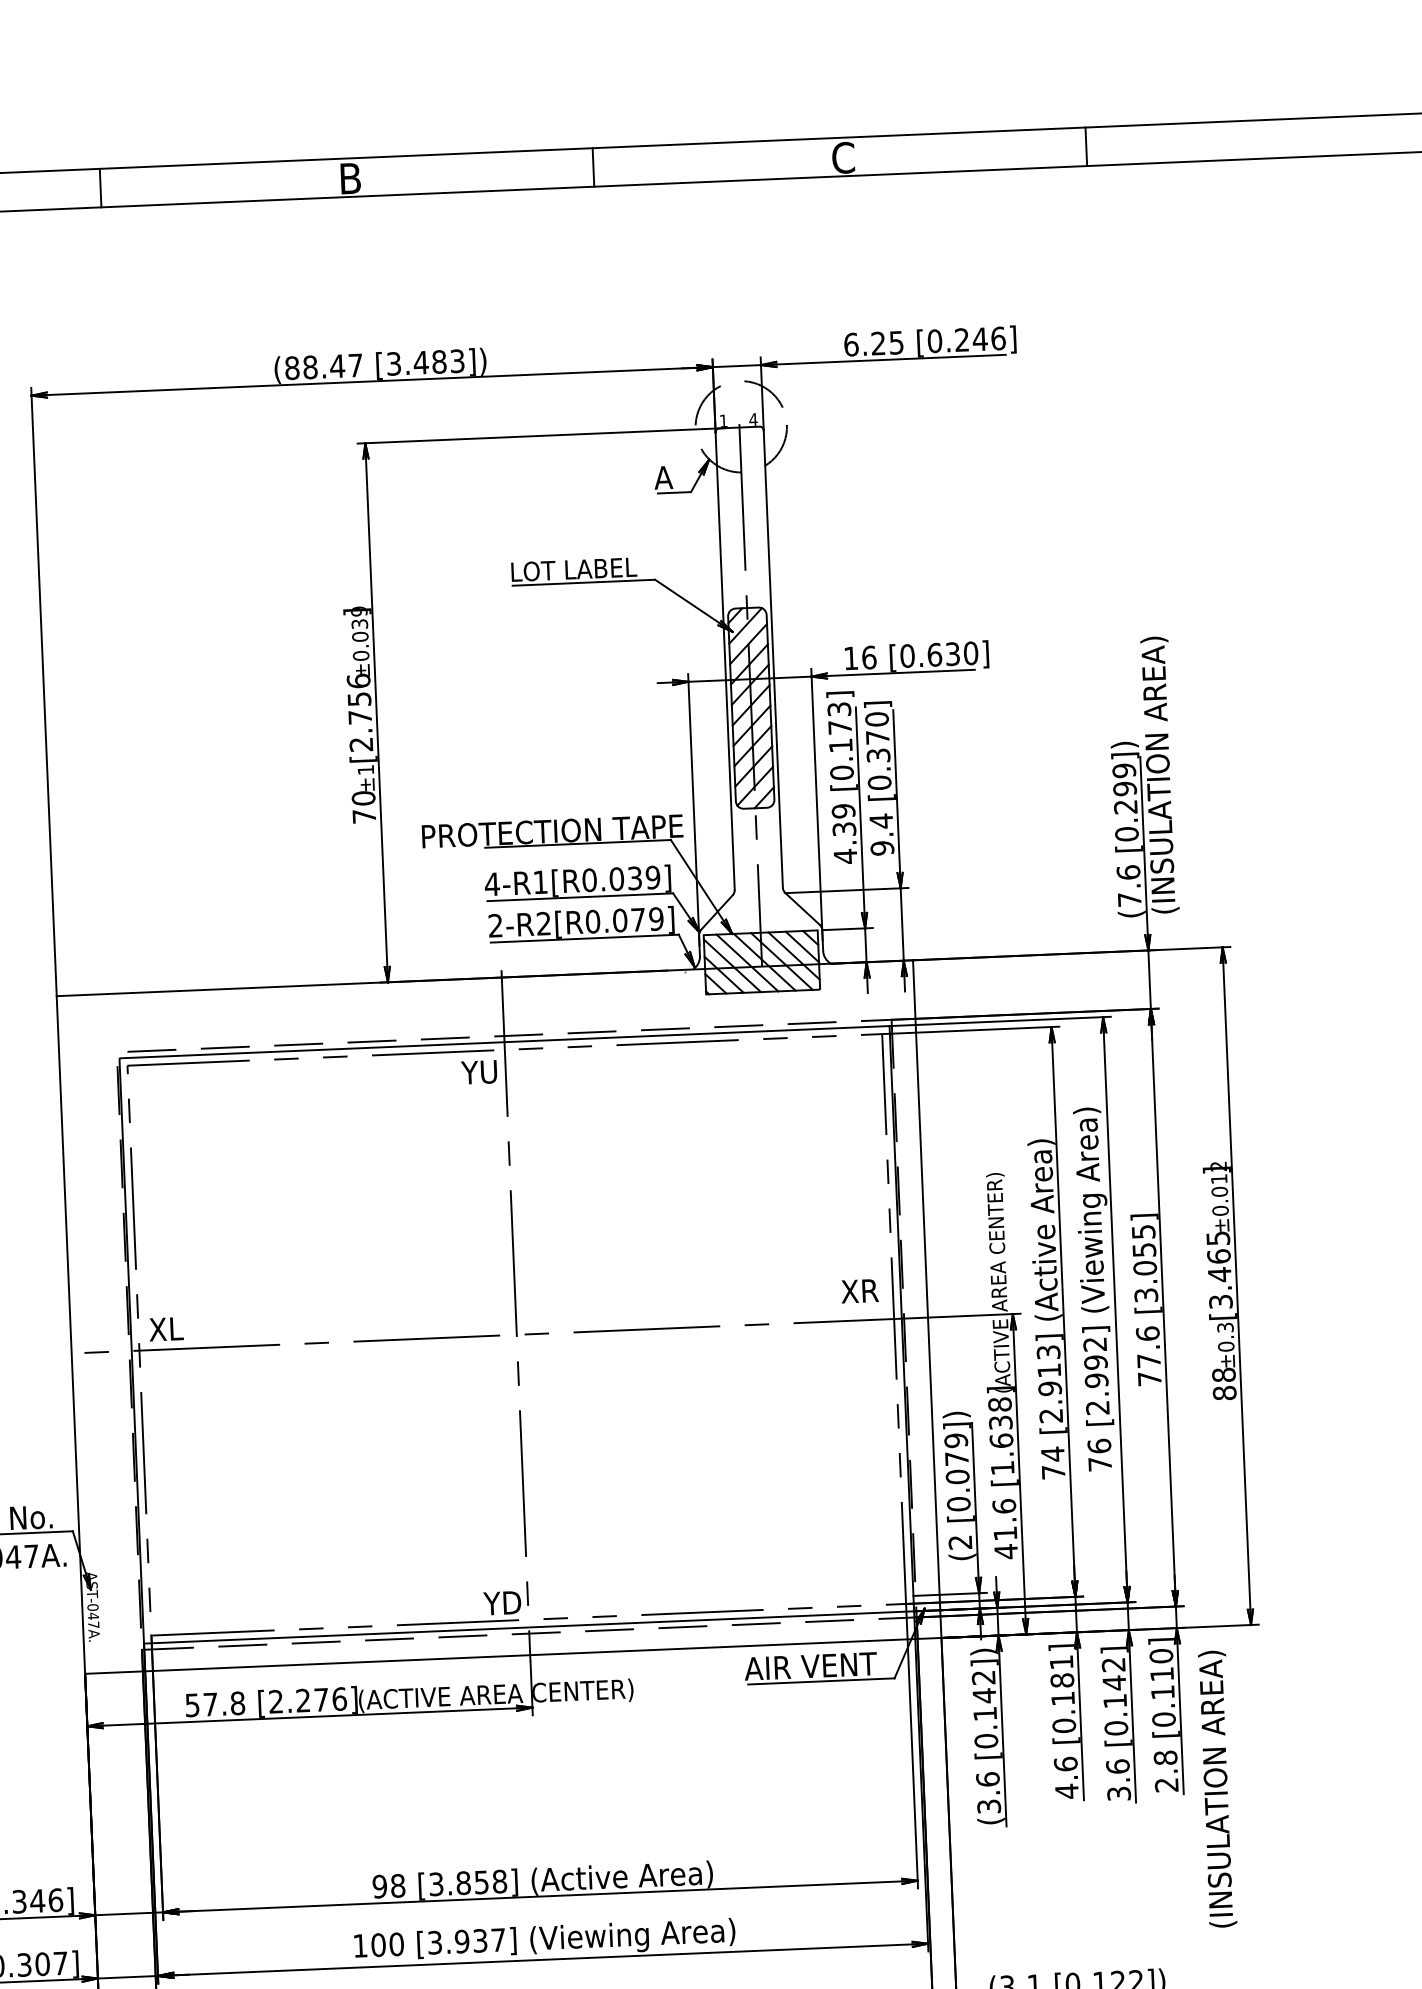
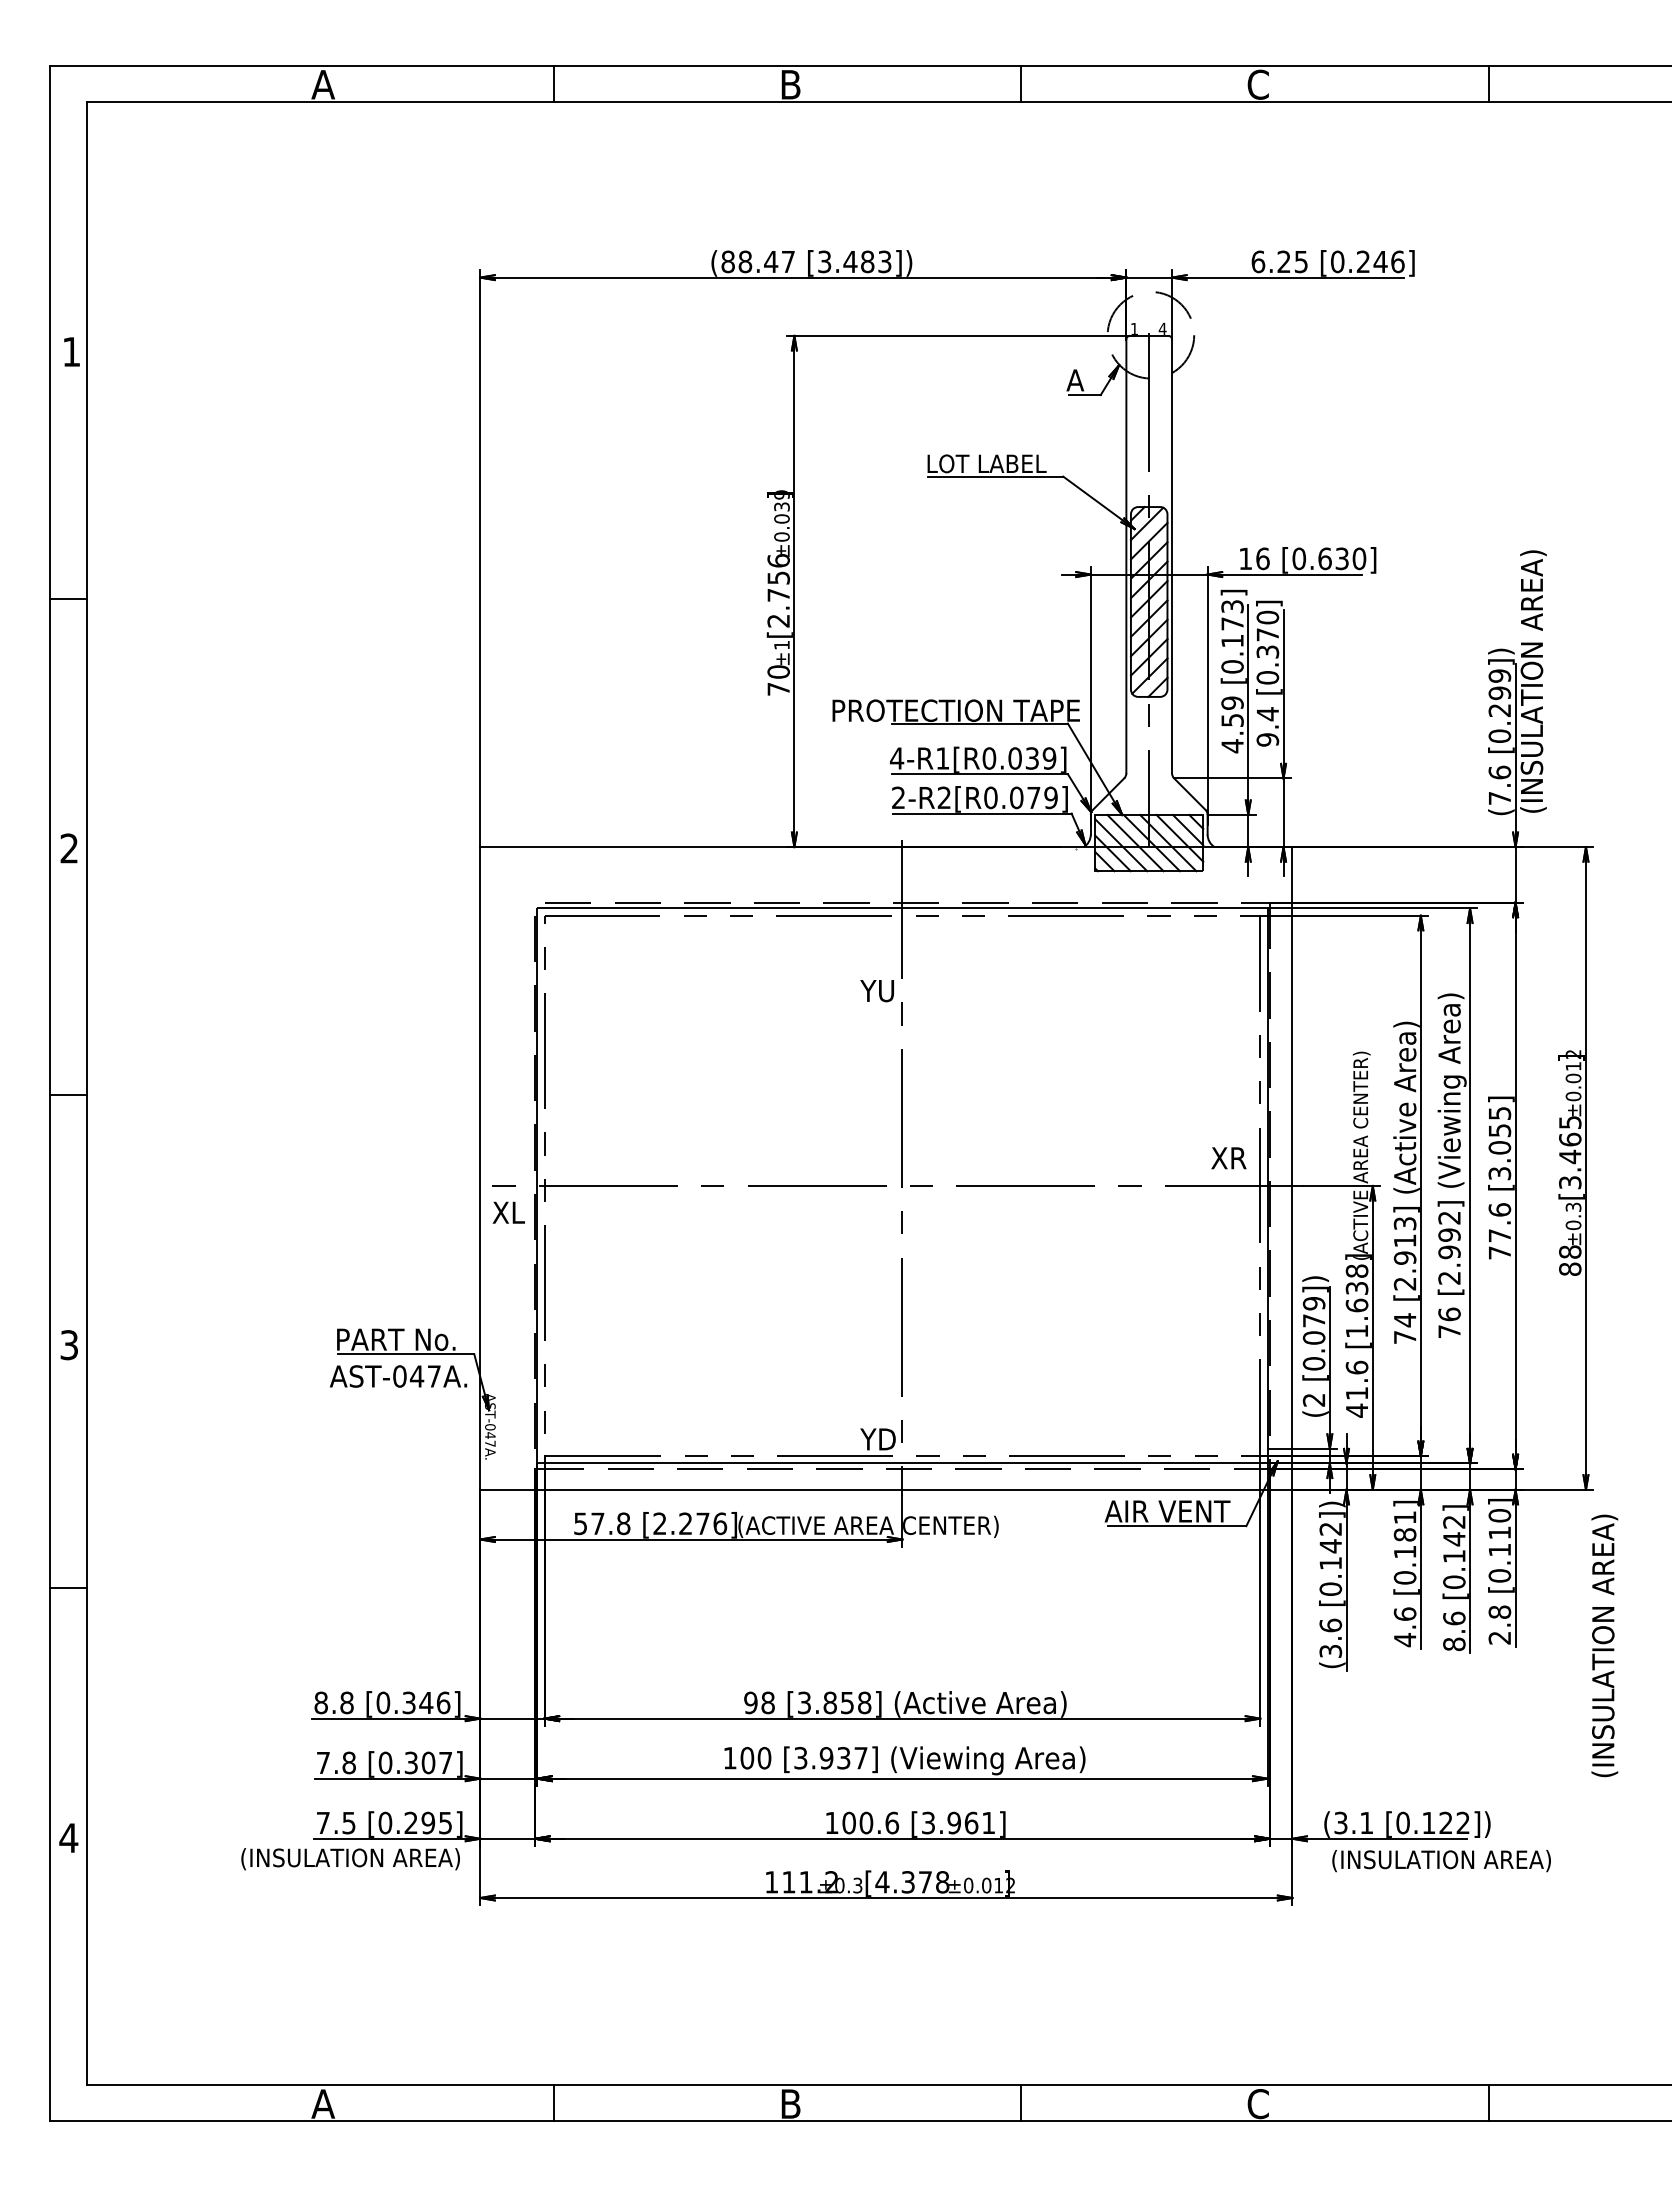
text: (844, 829) -> (1232, 720), 4.39 -> 4.59
text: (478, 1072) -> (876, 991), moved
text: (165, 1329) -> (508, 1212), moved
text: (1217, 1788) -> (1604, 1645), moved
text: (1119, 1793) -> (1454, 1644), 3.6 -> 8.6

